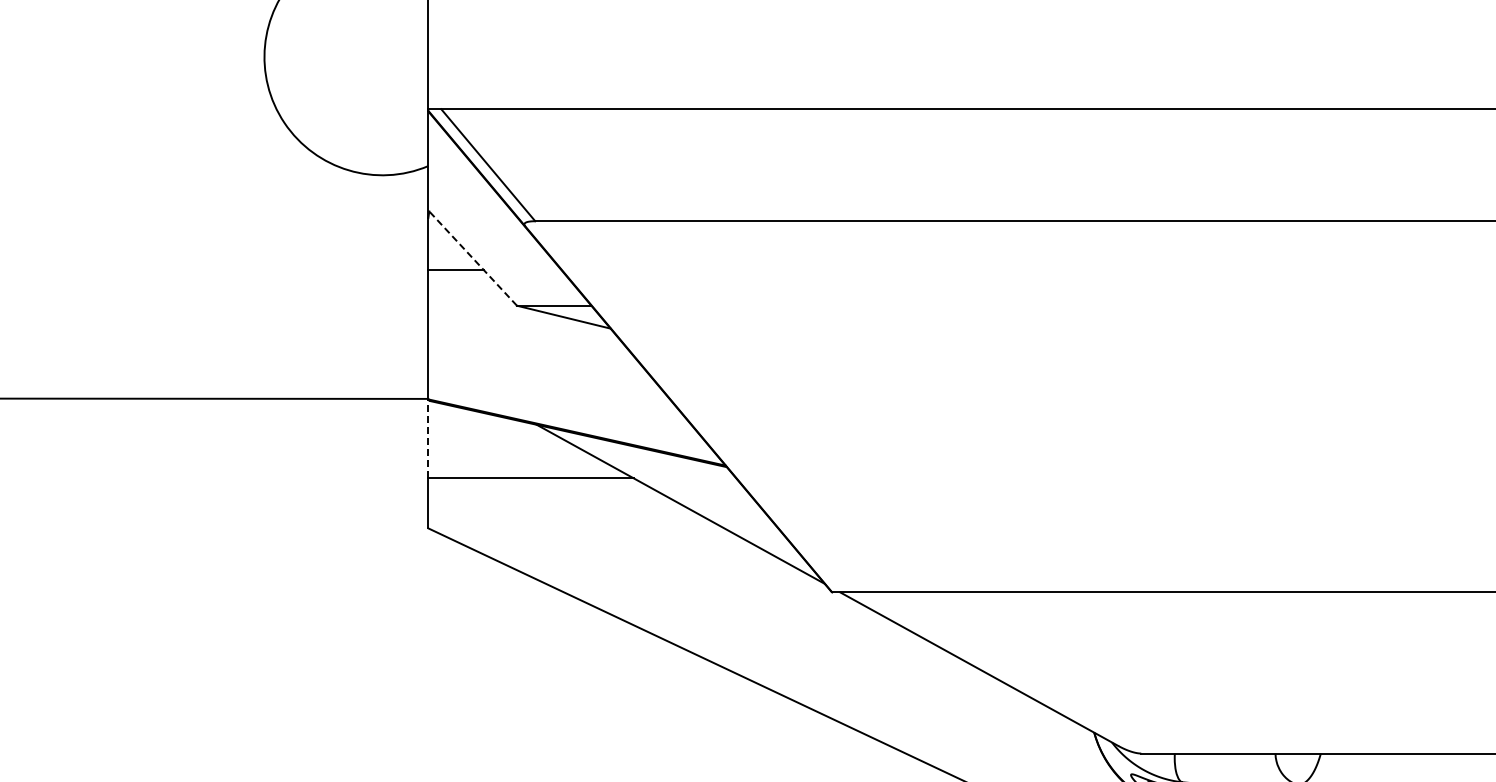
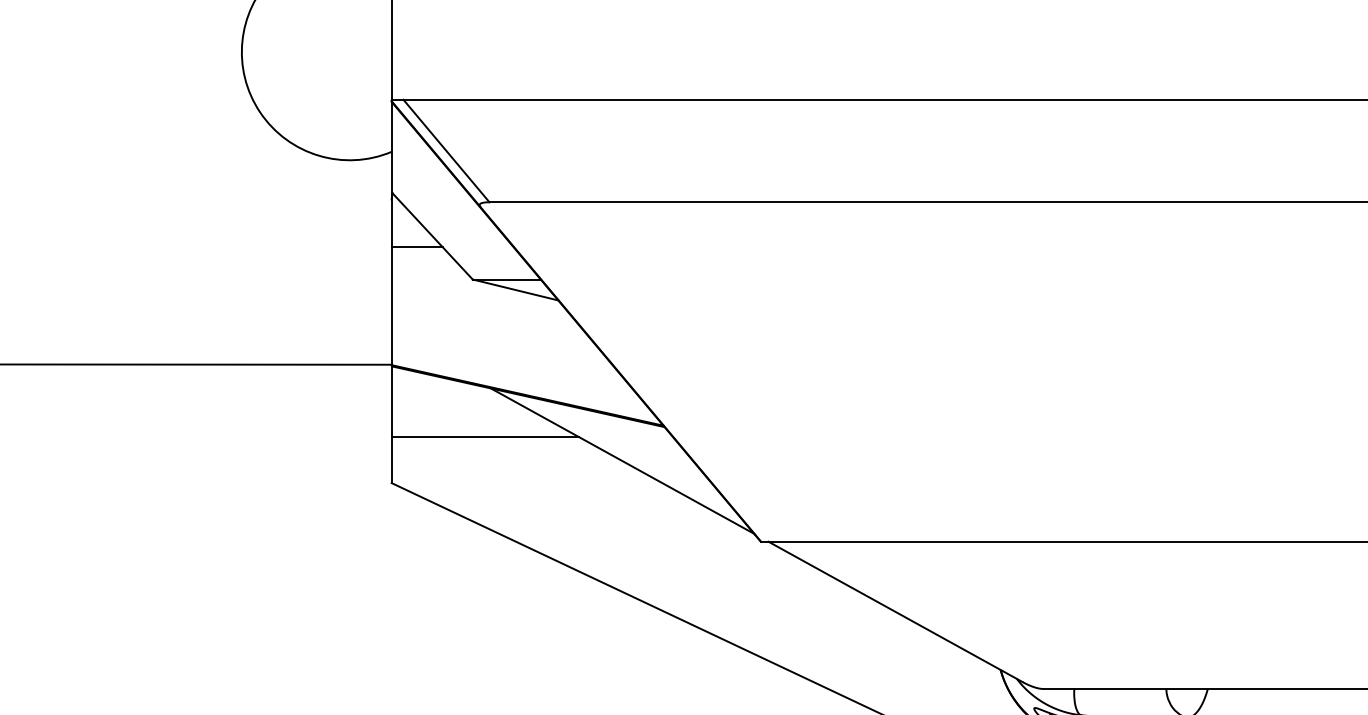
line: (472, 258) -> (432, 236), dashed -> solid
line: (428, 438) -> (391, 400), dashed -> solid

